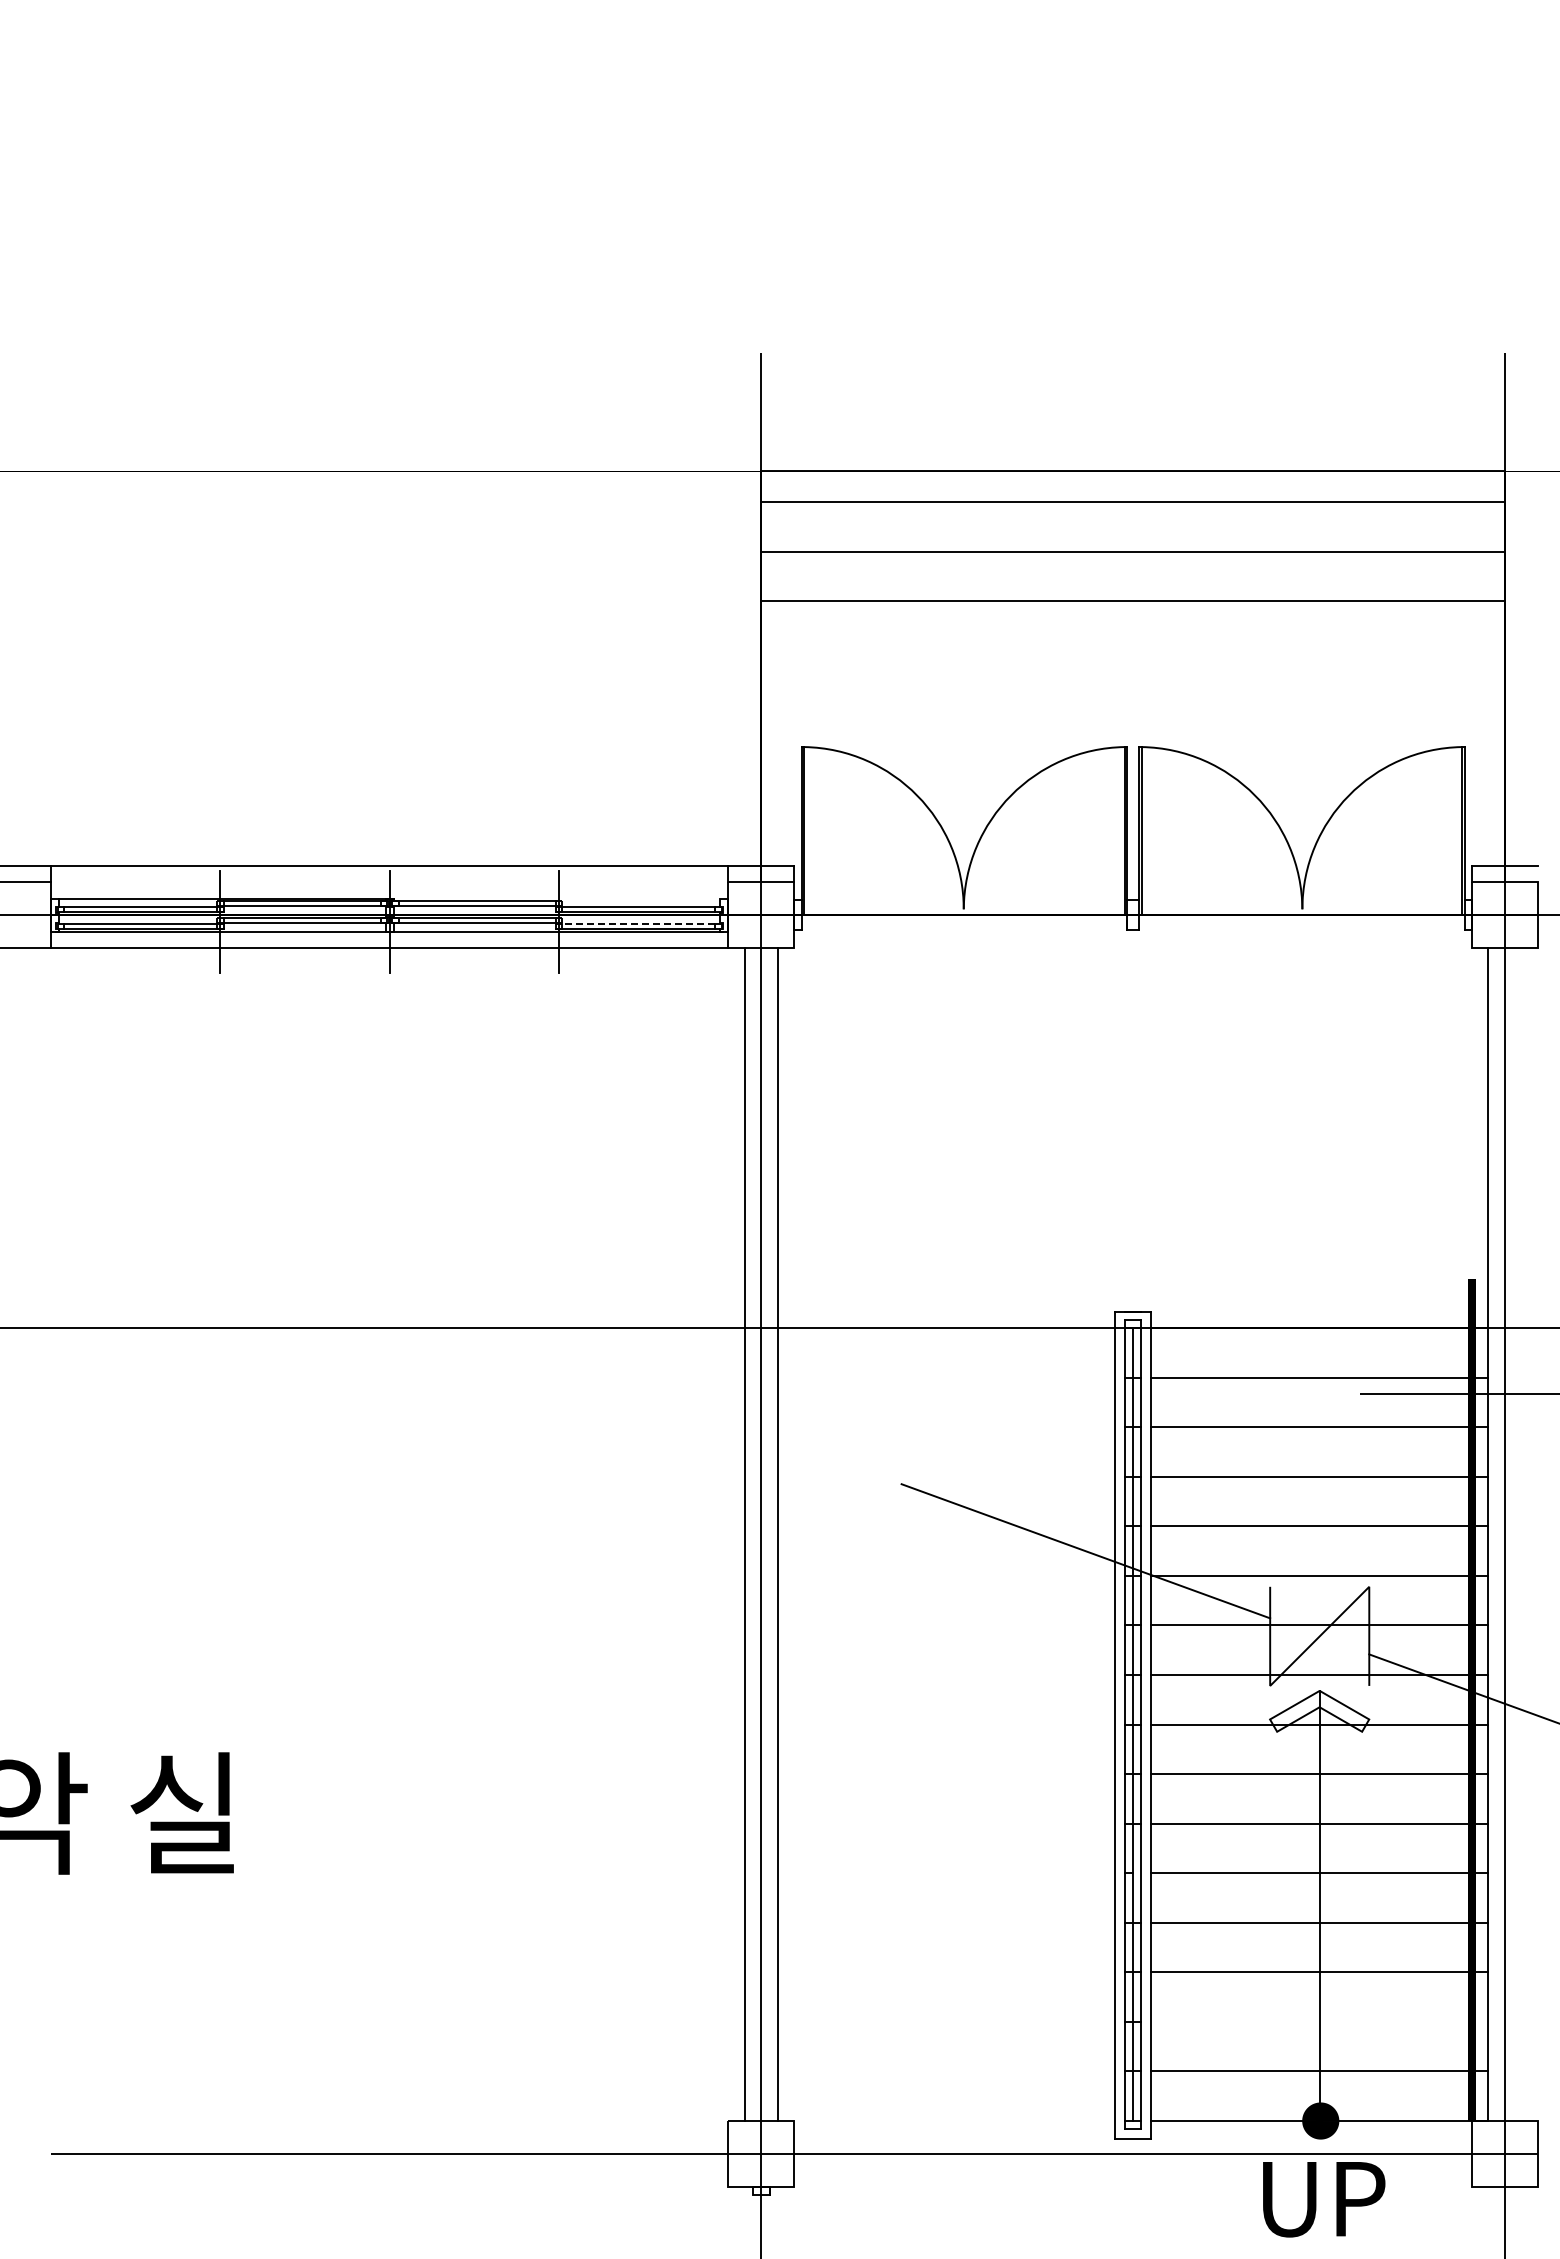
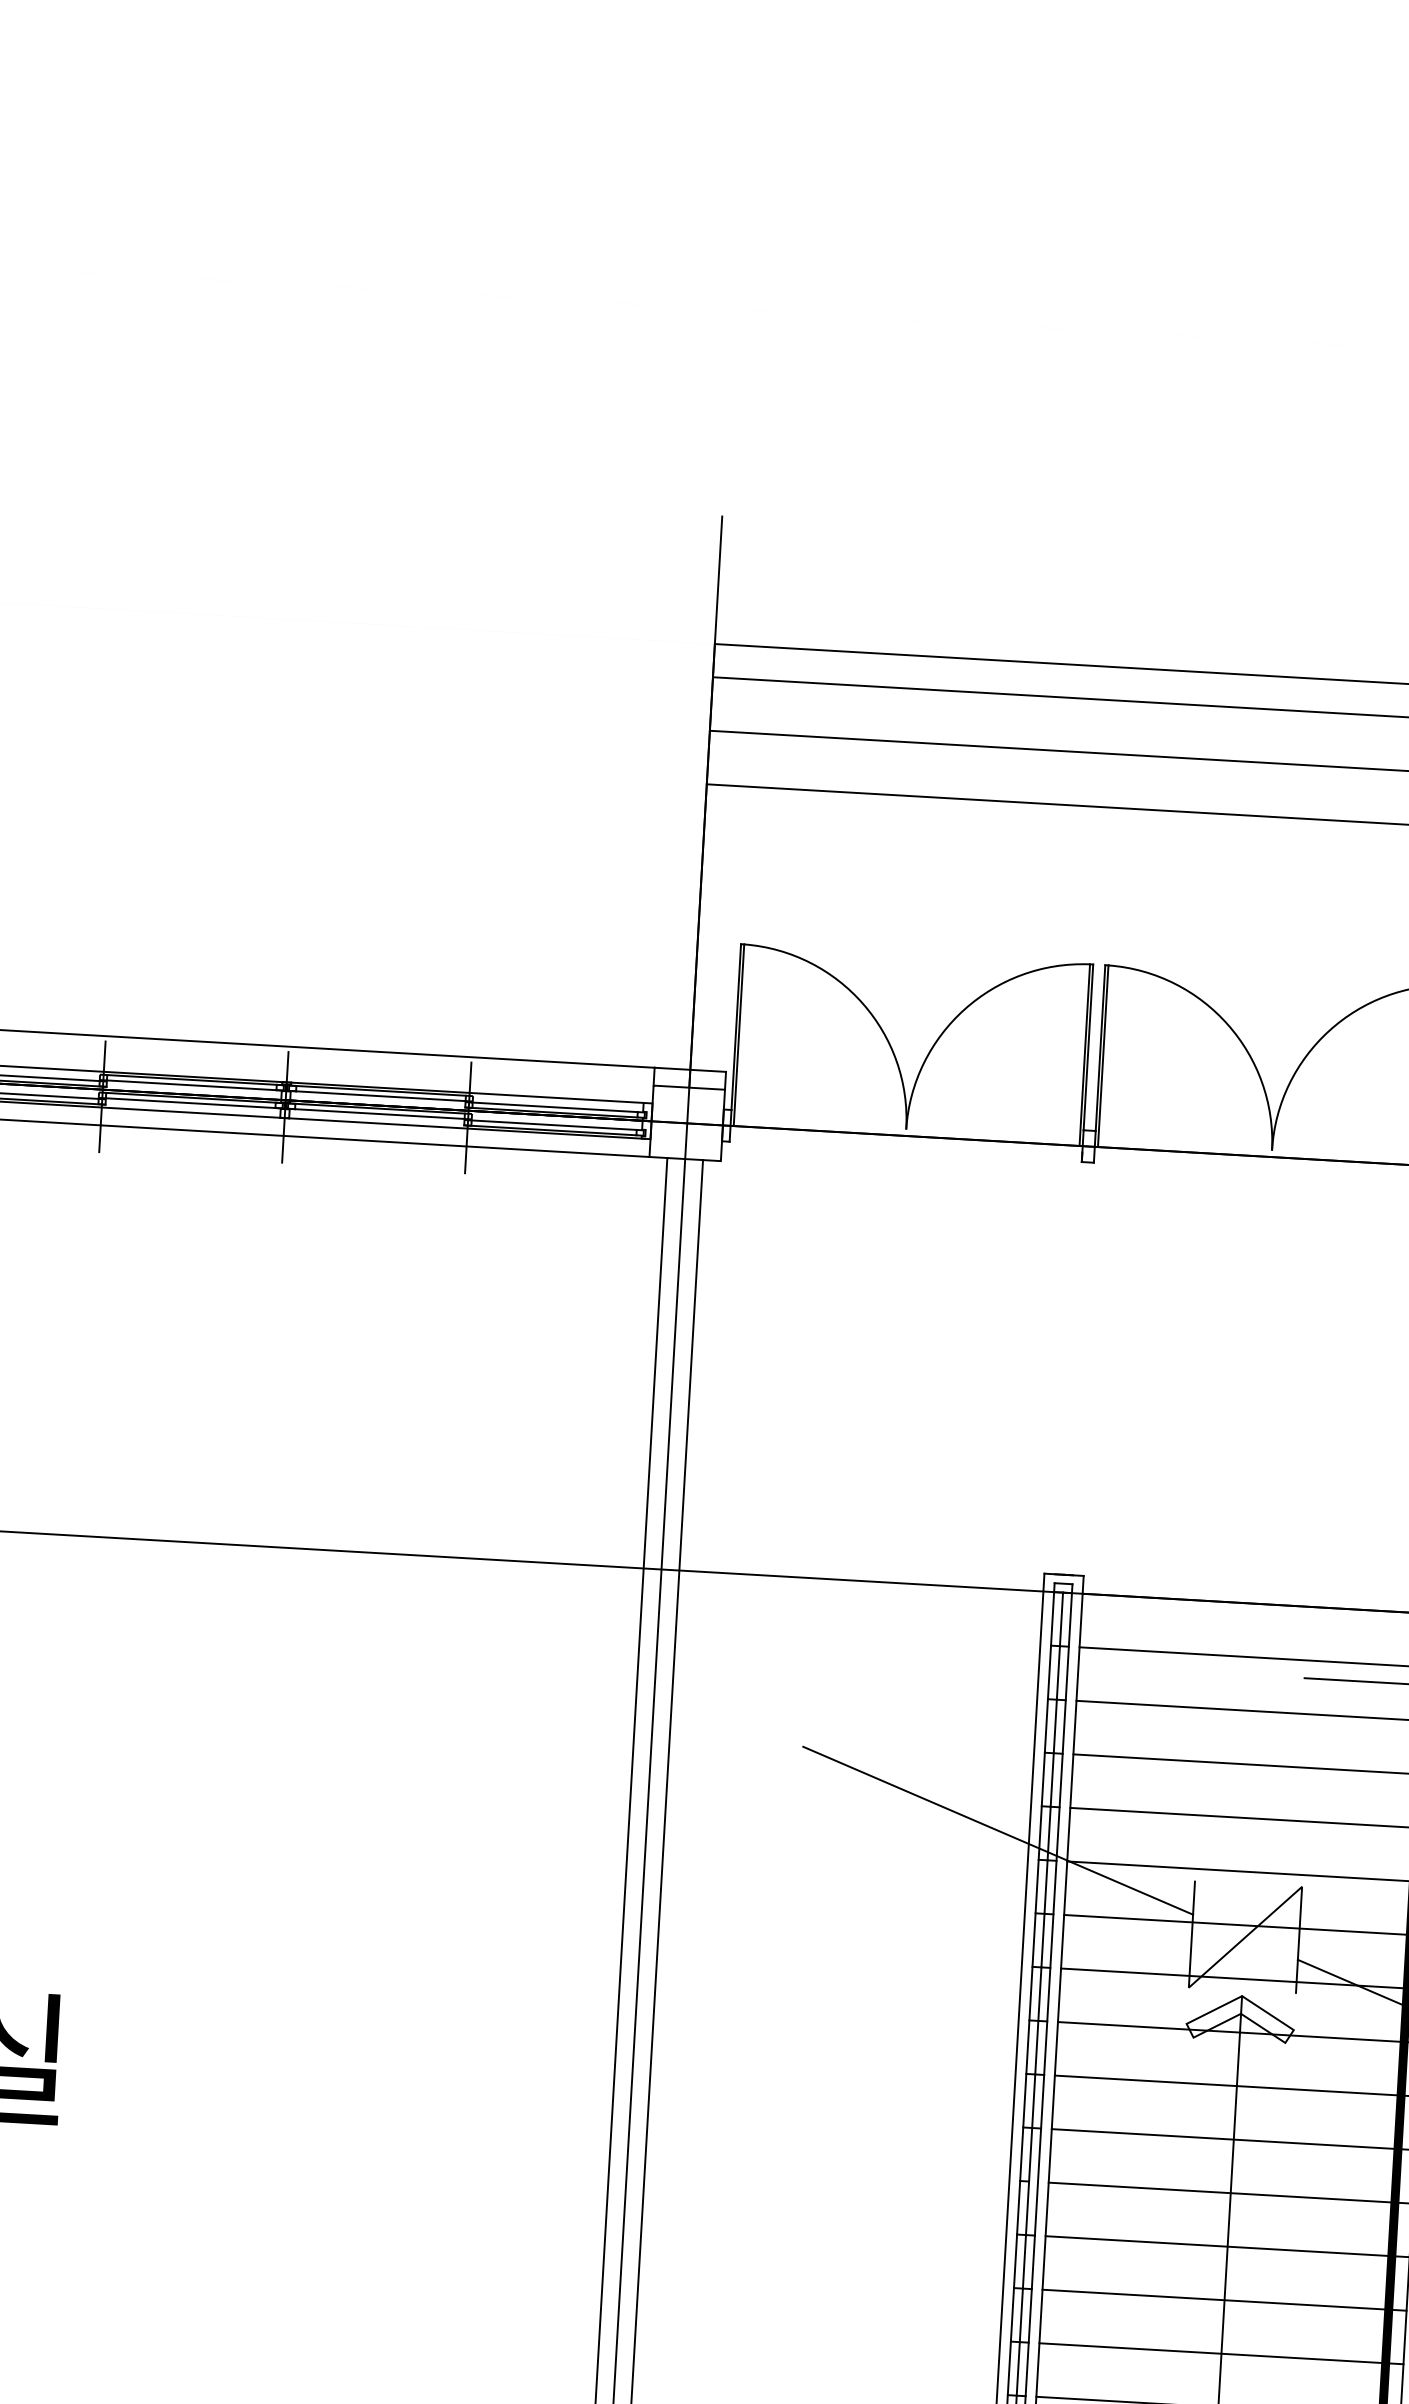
line: (556, 898) -> (466, 1092), added
line: (638, 923) -> (553, 1124), dashed -> solid
line: (1319, 2021) -> (1221, 2353), added

